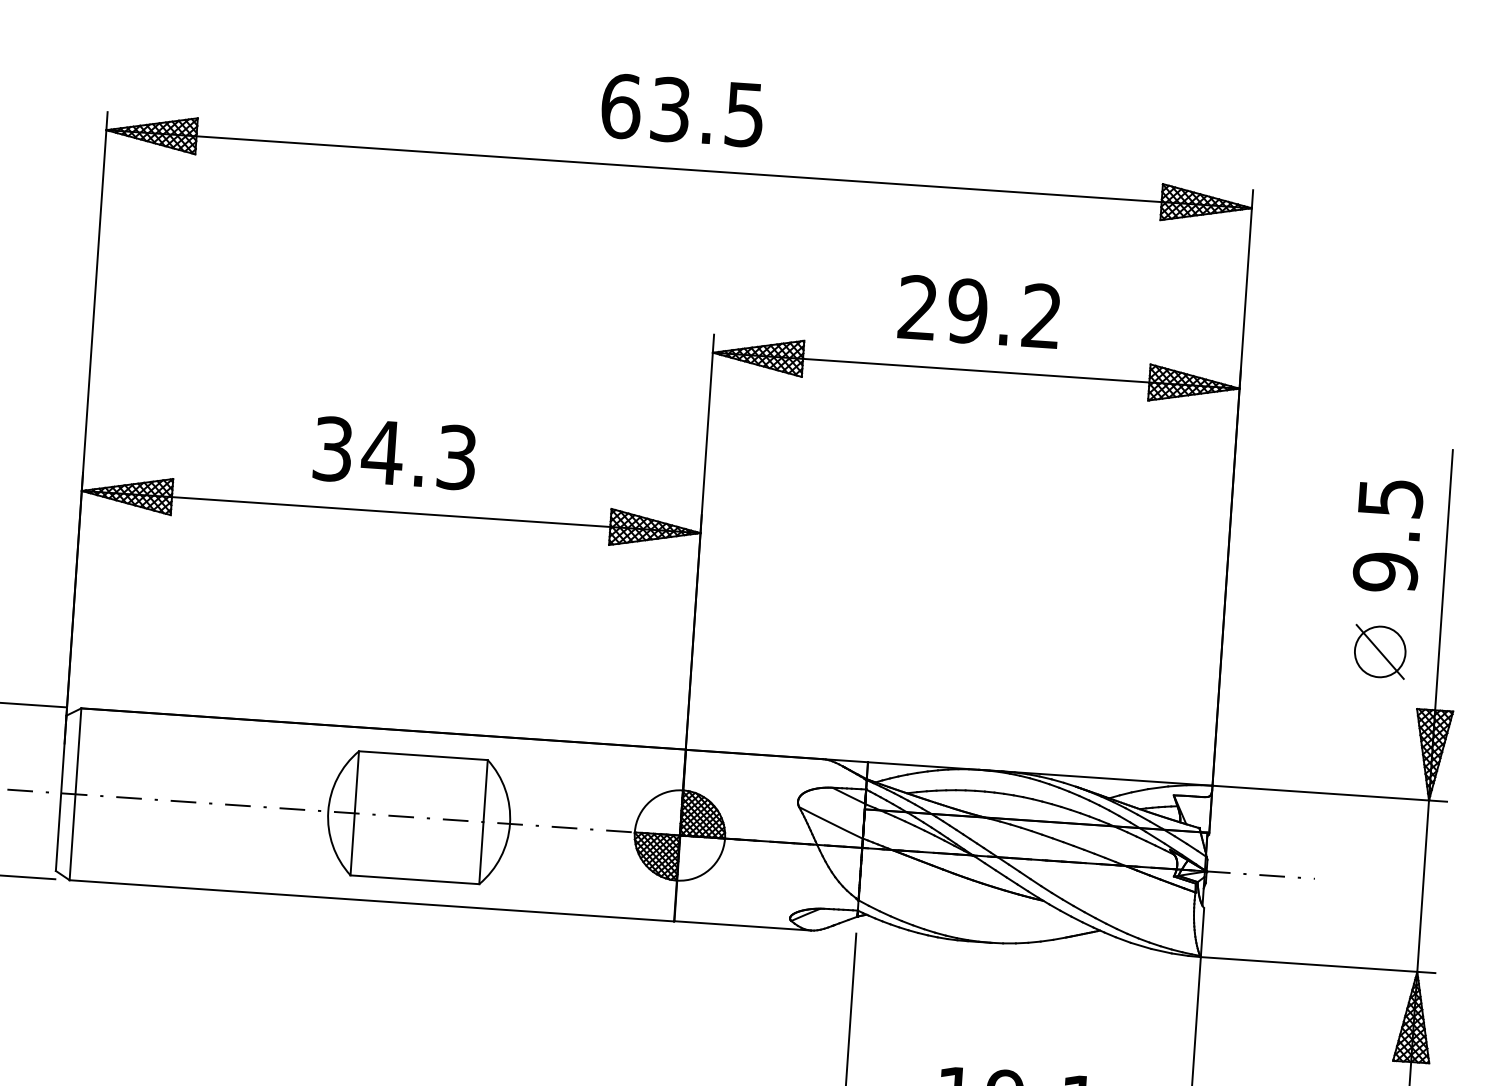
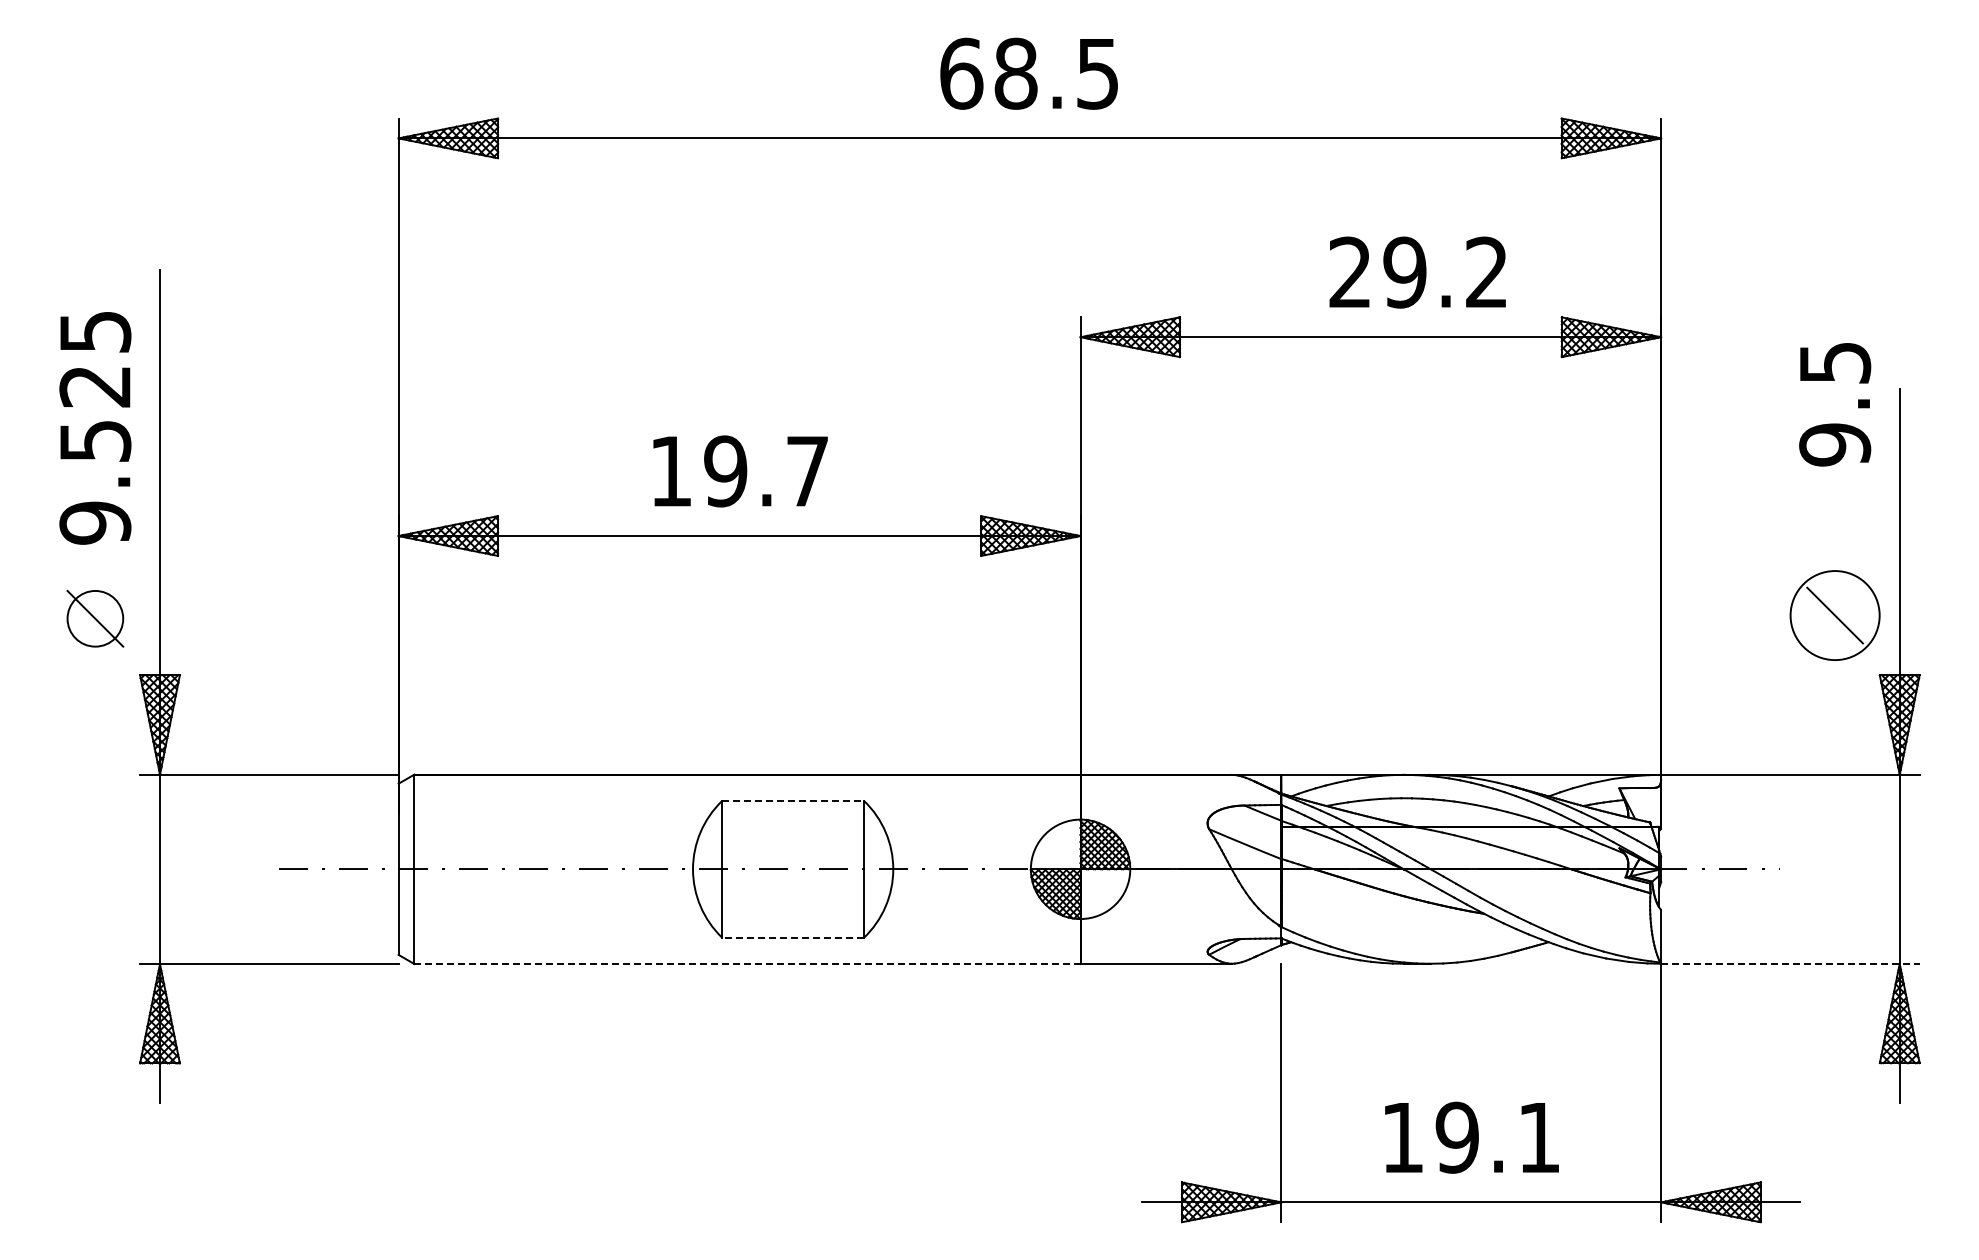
text: (670, 109) -> (1015, 73), 63.5 -> 68.5
text: (978, 311) -> (1417, 272), moved
text: (395, 453) -> (739, 471), 34.3 -> 19.7
text: (1388, 535) -> (1835, 404), moved
circle: (1379, 651) -> (1834, 615), size x1.6
line: (423, 755) -> (793, 800), solid -> dashed
line: (415, 879) -> (793, 937), solid -> dashed
line: (371, 901) -> (747, 964), solid -> dashed
line: (1318, 964) -> (1790, 963), solid -> dashed

